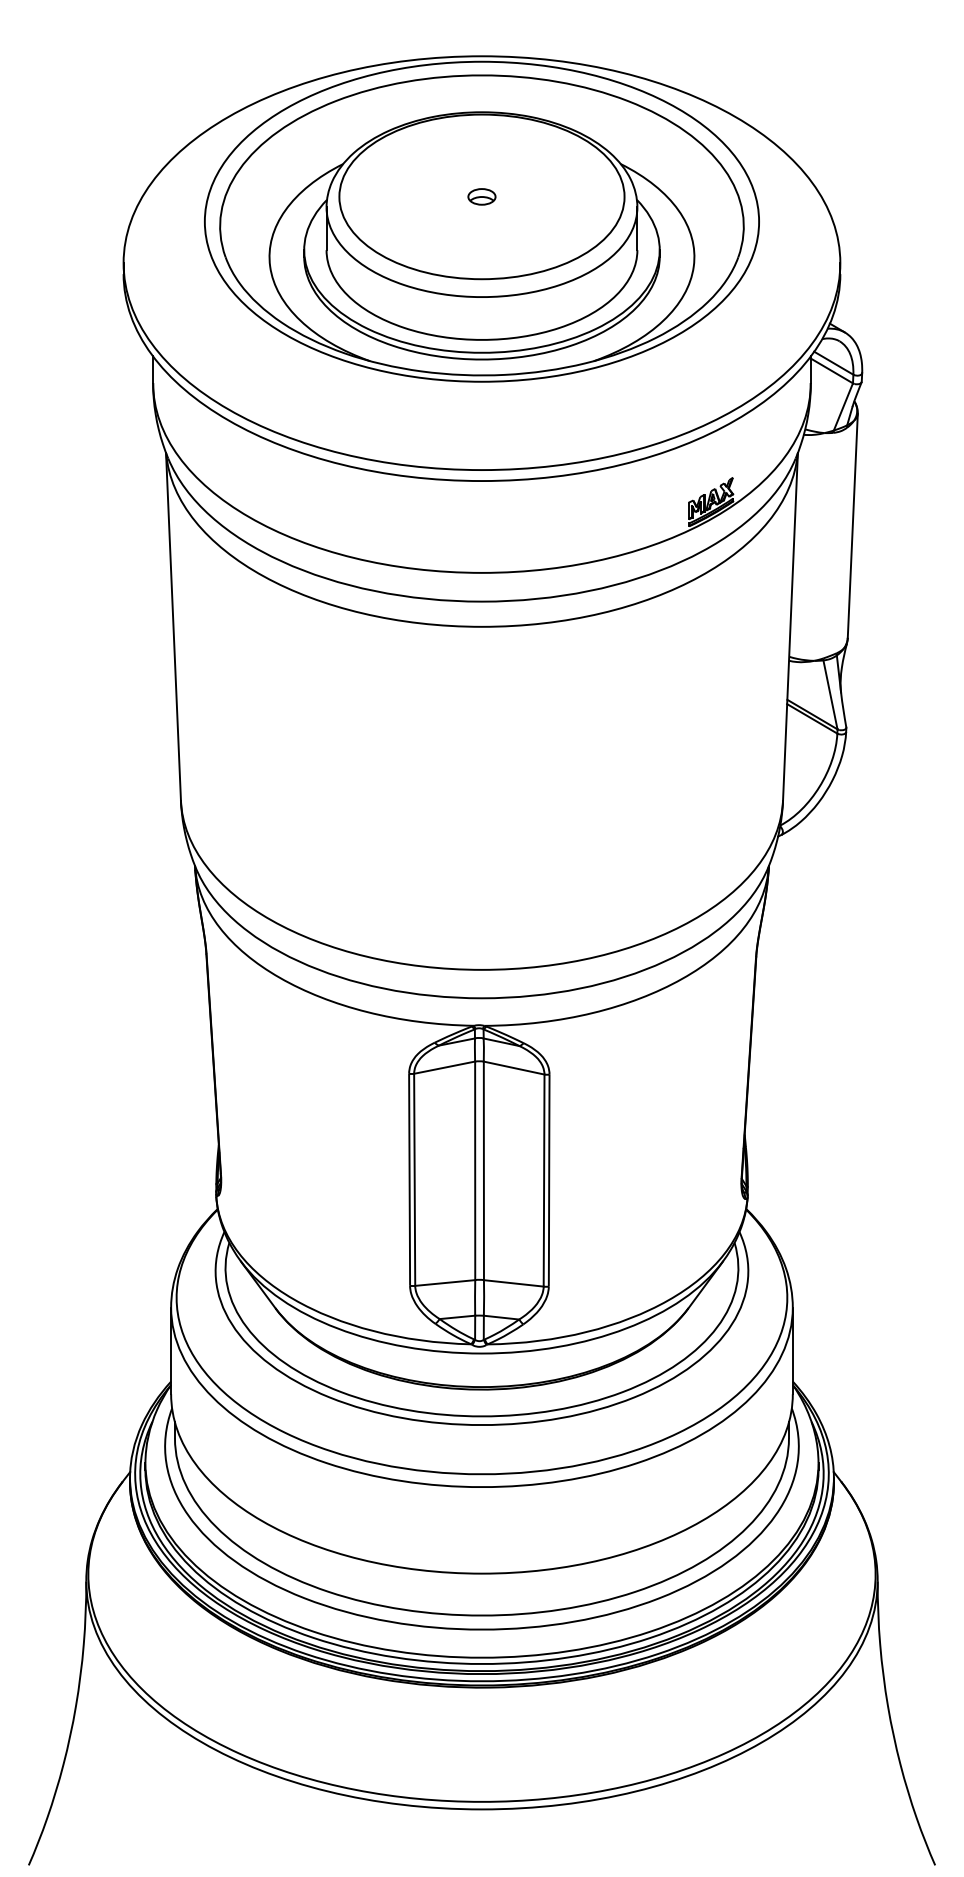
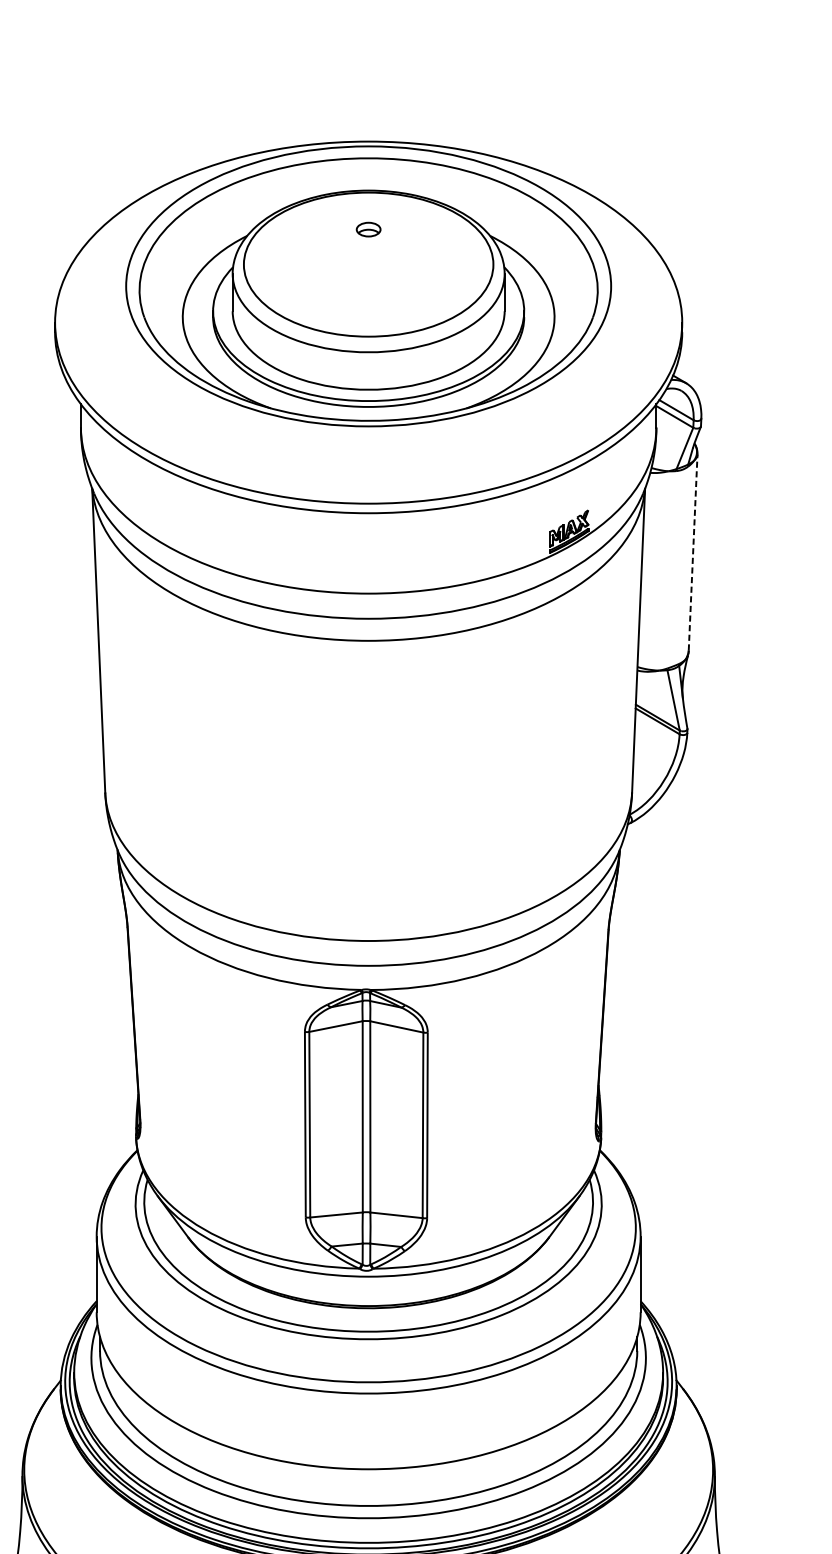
part: (481, 196) -> (368, 229), moved
line: (852, 525) -> (692, 552), solid -> dashed

